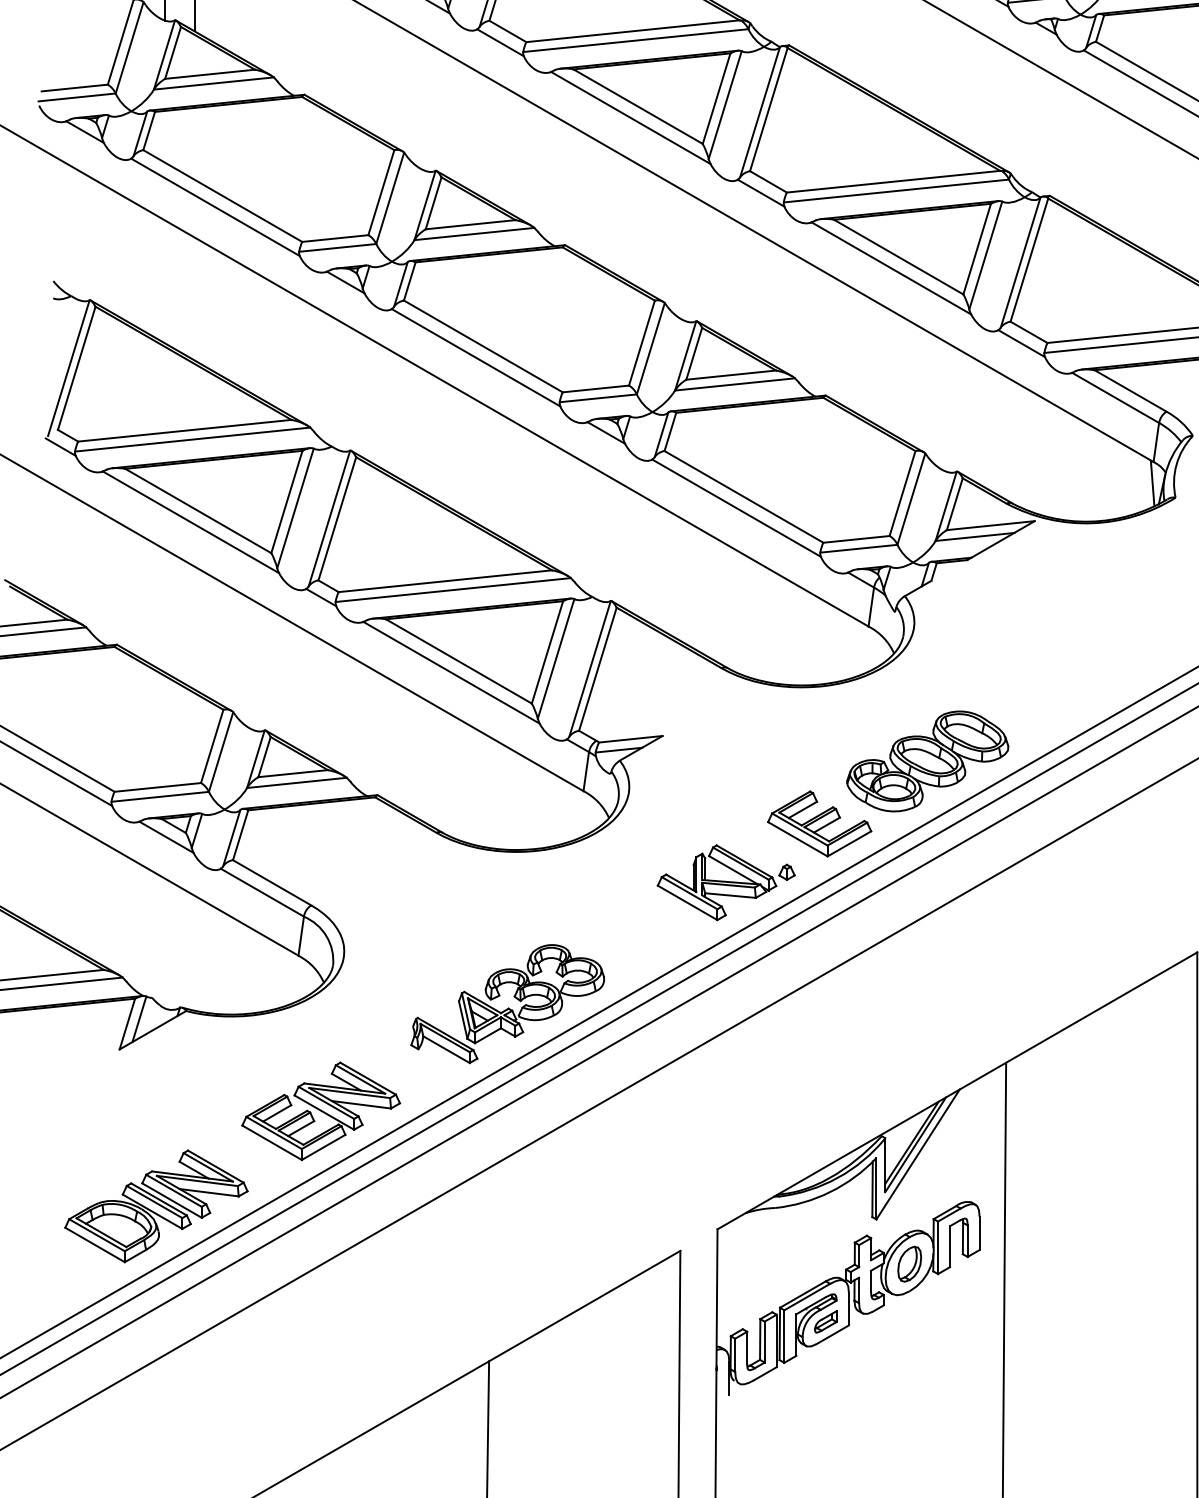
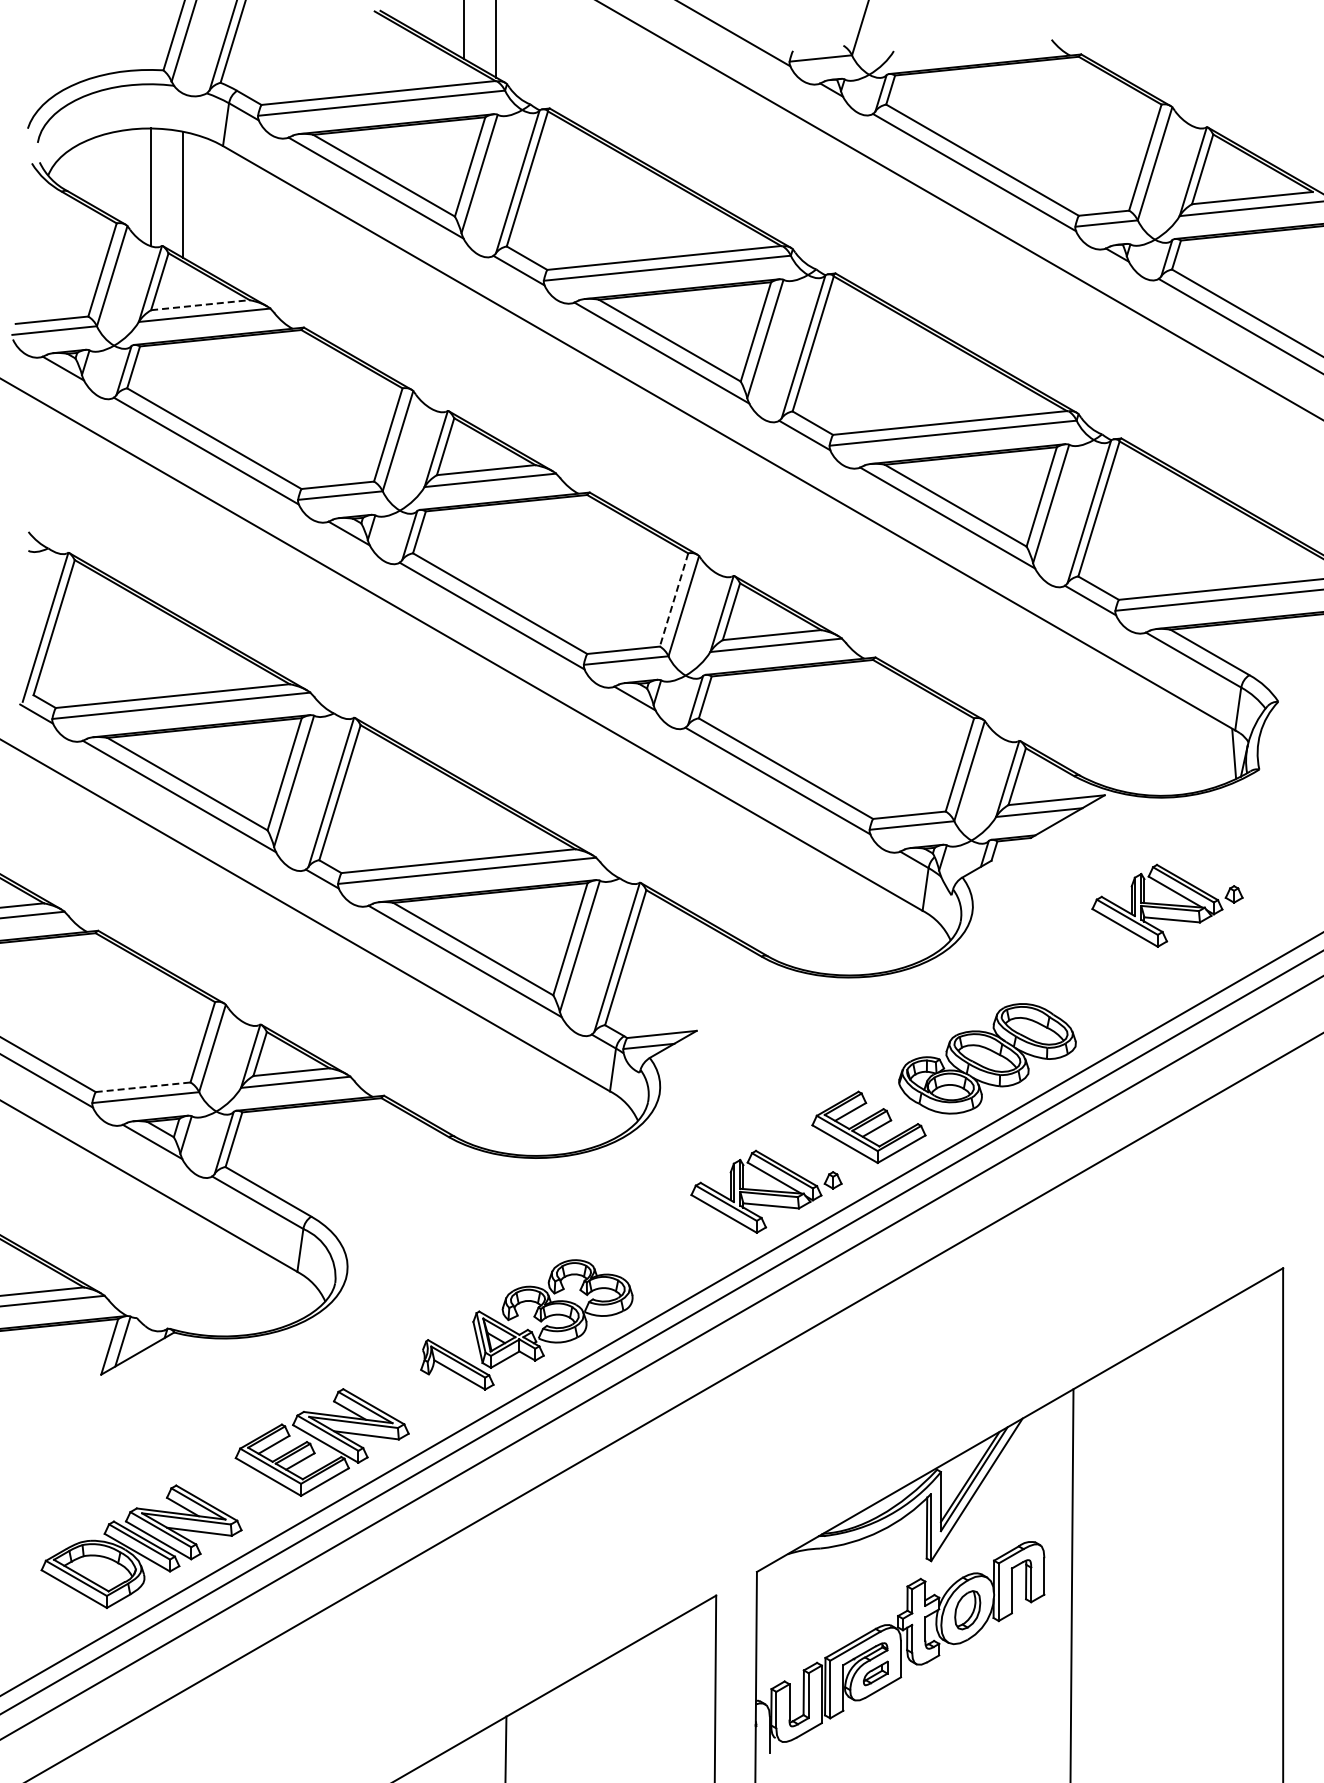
line: (210, 74) -> (200, 305), solid -> dashed
line: (642, 343) -> (674, 600), solid -> dashed
part: (1091, 621) -> (1167, 905), added
line: (158, 787) -> (143, 1087), solid -> dashed

